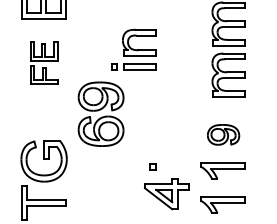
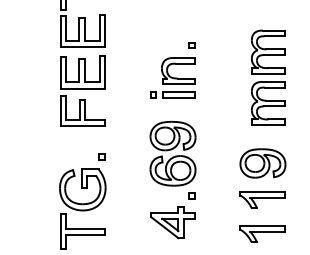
part: (152, 17) -> (191, 45), added
part: (43, 62) -> (82, 90), size x1.67
part: (100, 113) -> (172, 153), moved
part: (62, 127) -> (101, 156), added
part: (223, 134) -> (262, 163), size x1.43
part: (166, 193) -> (172, 222), moved

